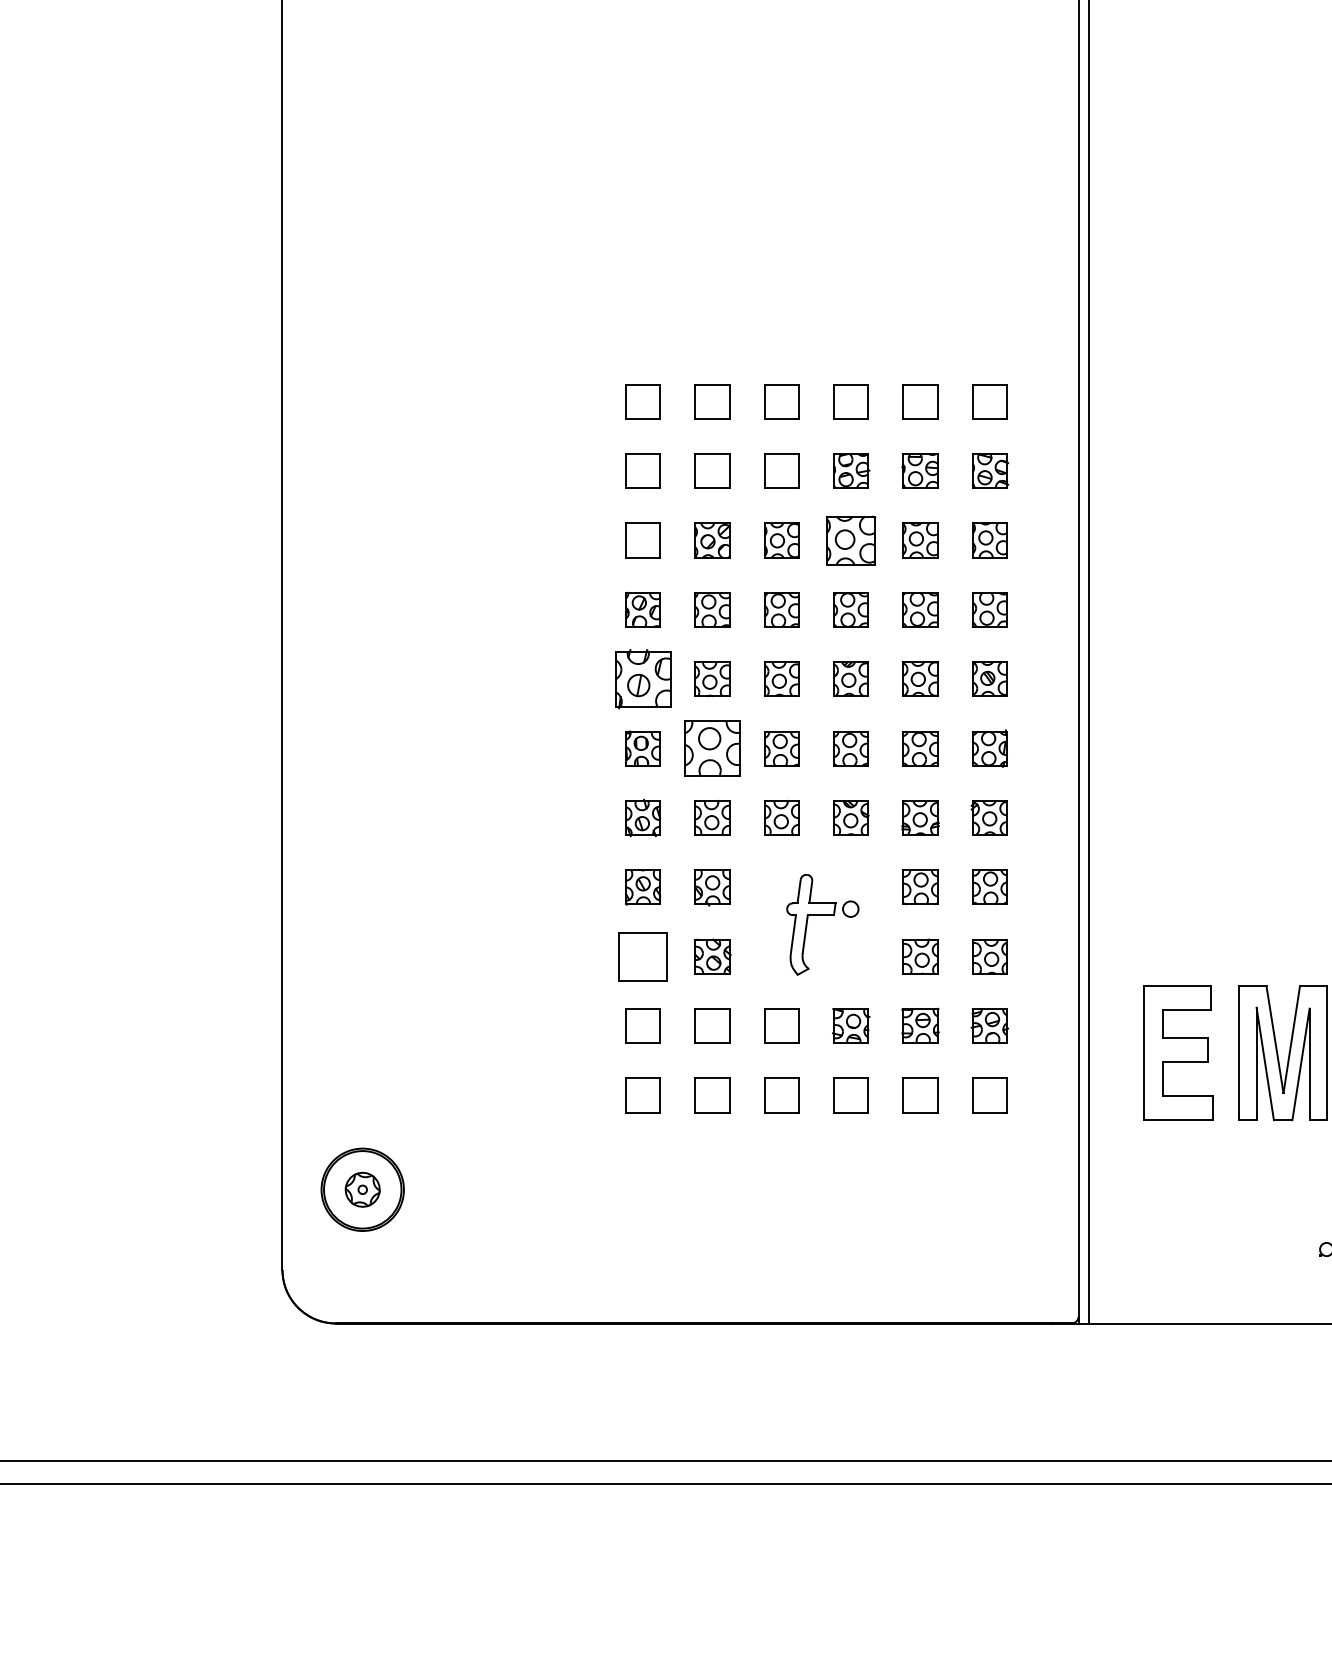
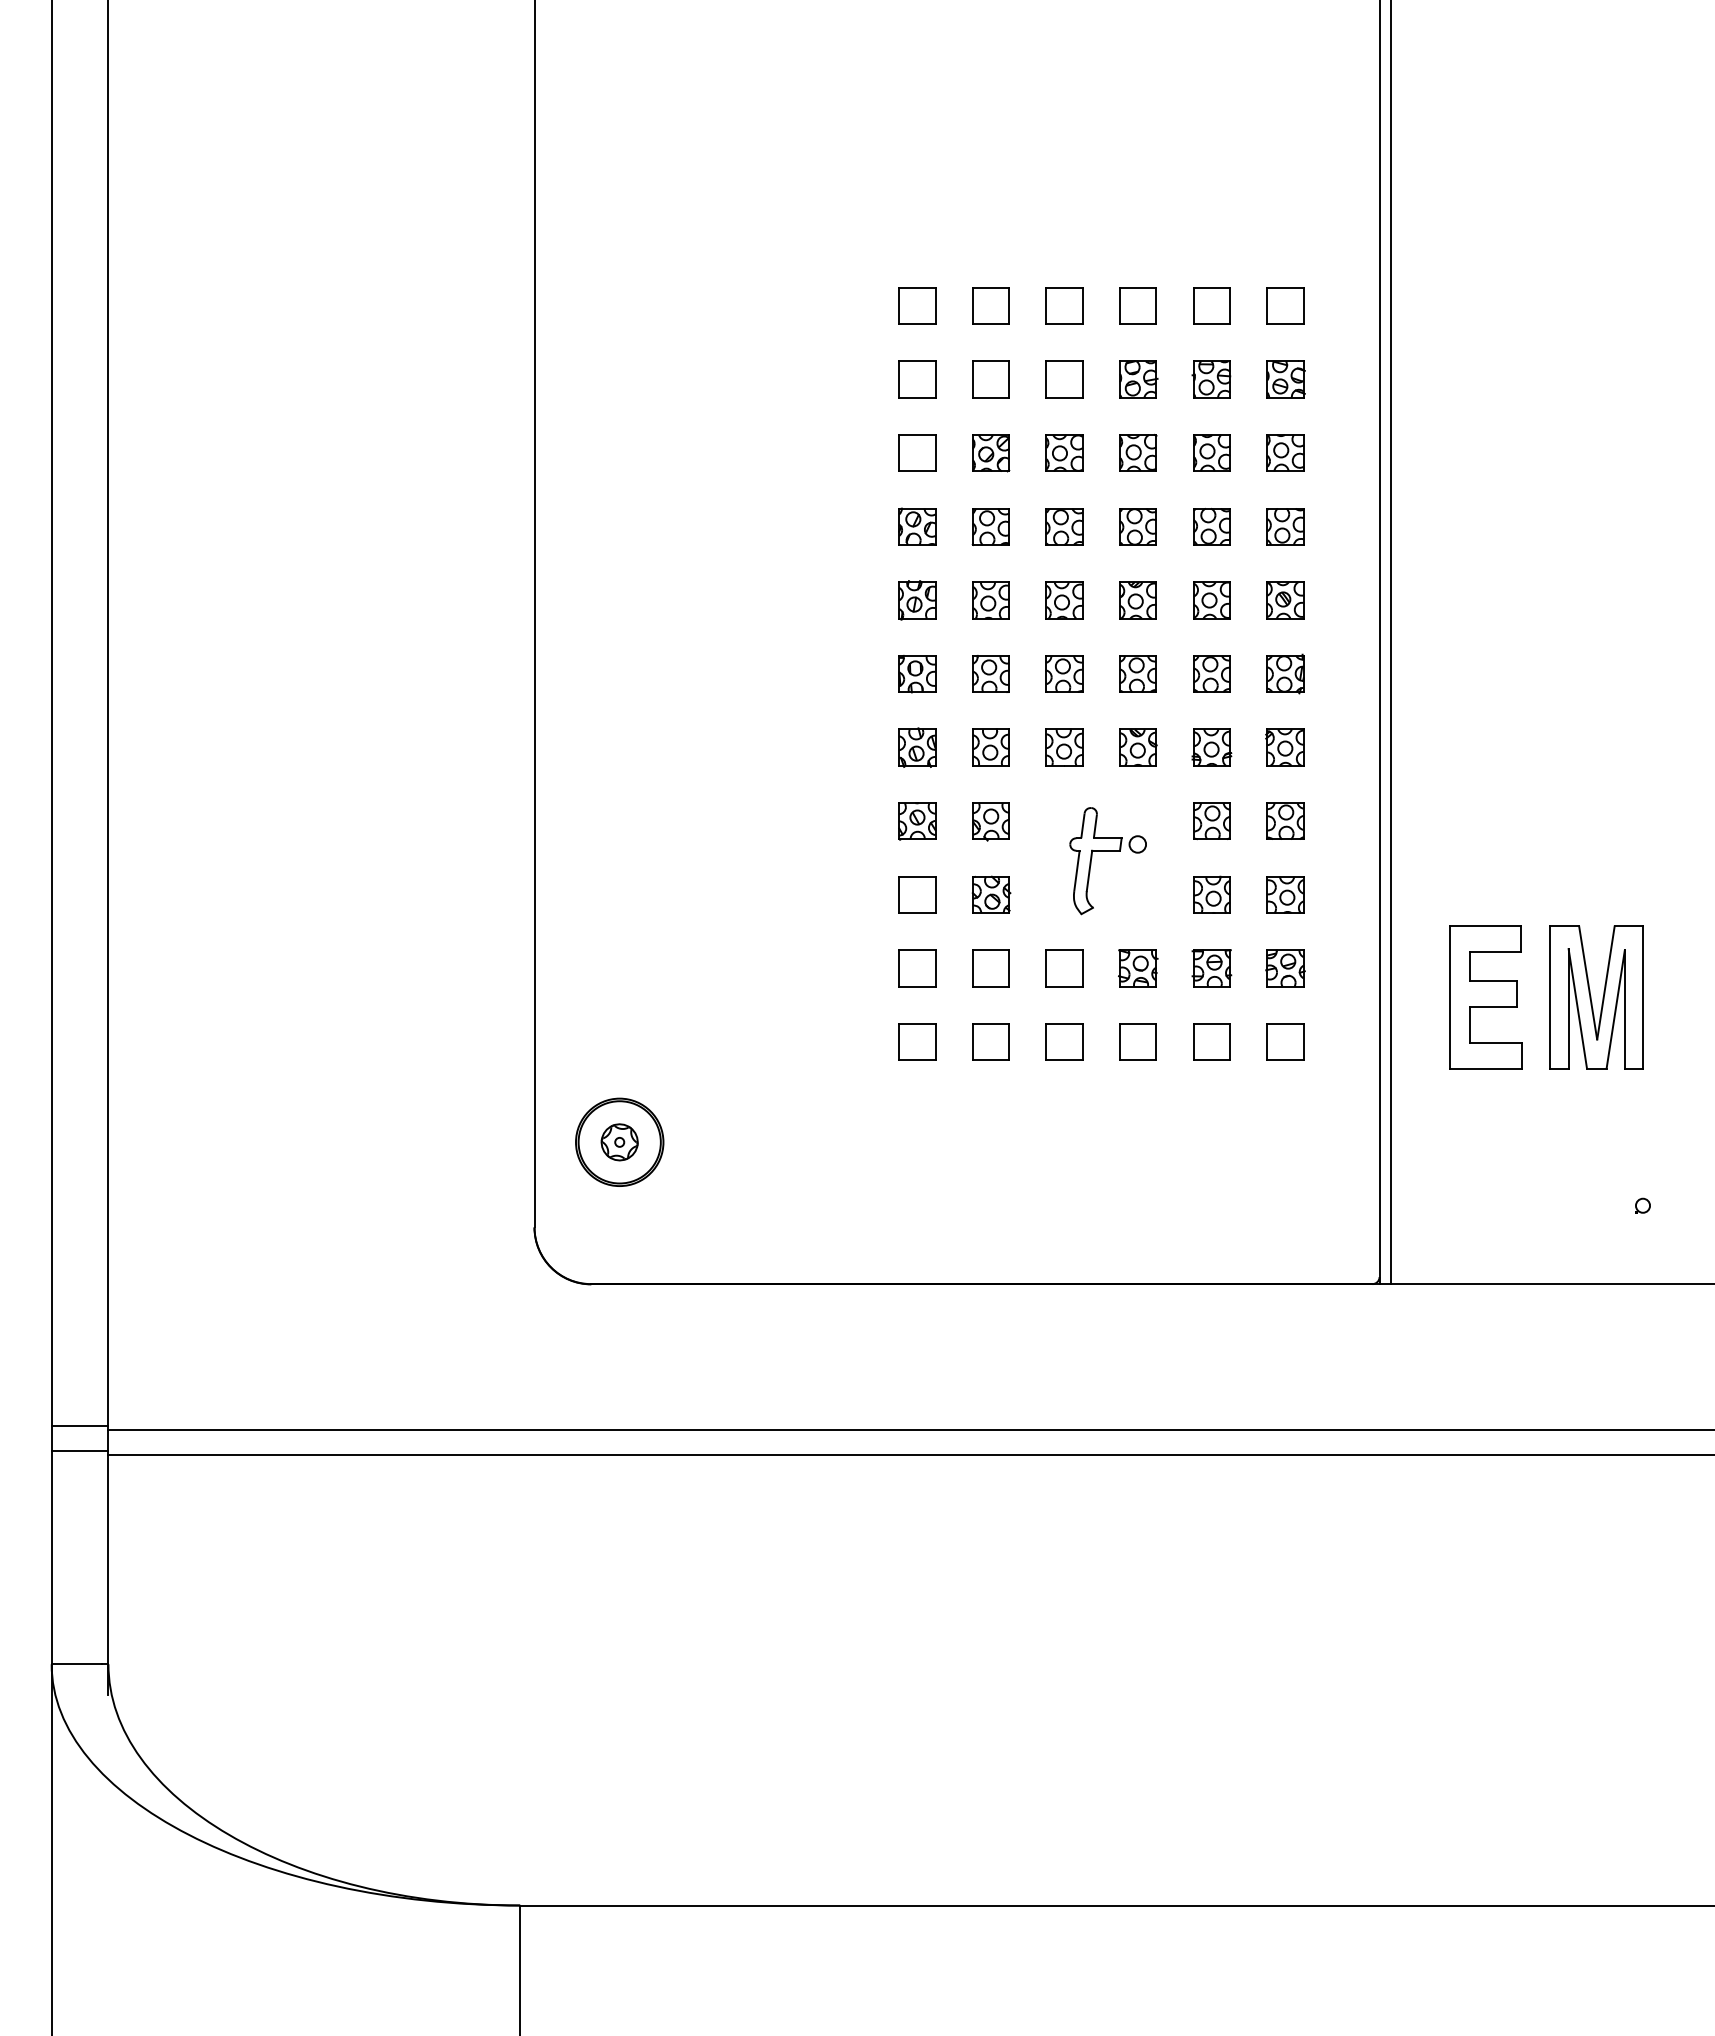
part: (851, 539) -> (1138, 452), size x0.71
part: (643, 679) -> (917, 600), size x0.62
part: (712, 748) -> (990, 673), size x0.62
part: (643, 956) -> (917, 894), size x0.71

